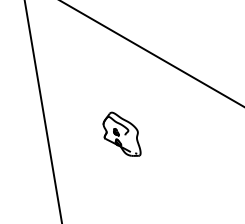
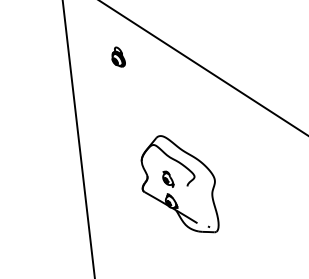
part: (69, 38) -> (118, 56), added
part: (121, 134) -> (179, 184), size x1.67

